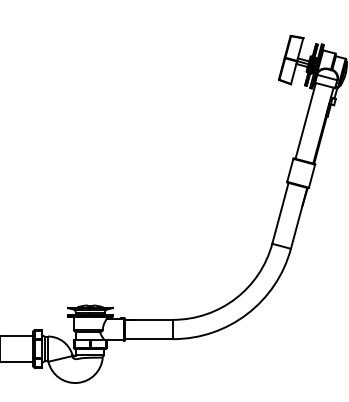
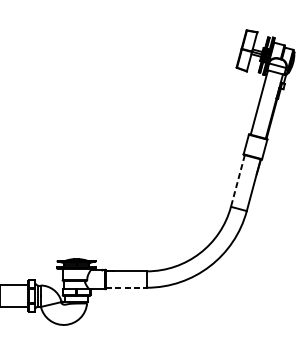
line: (280, 213) -> (237, 181), solid -> dashed
line: (149, 339) -> (126, 288), solid -> dashed

